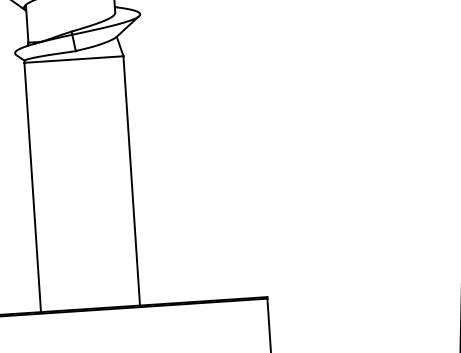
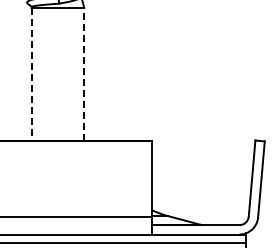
line: (131, 179) -> (84, 73), solid -> dashed
line: (32, 187) -> (31, 74), solid -> dashed

